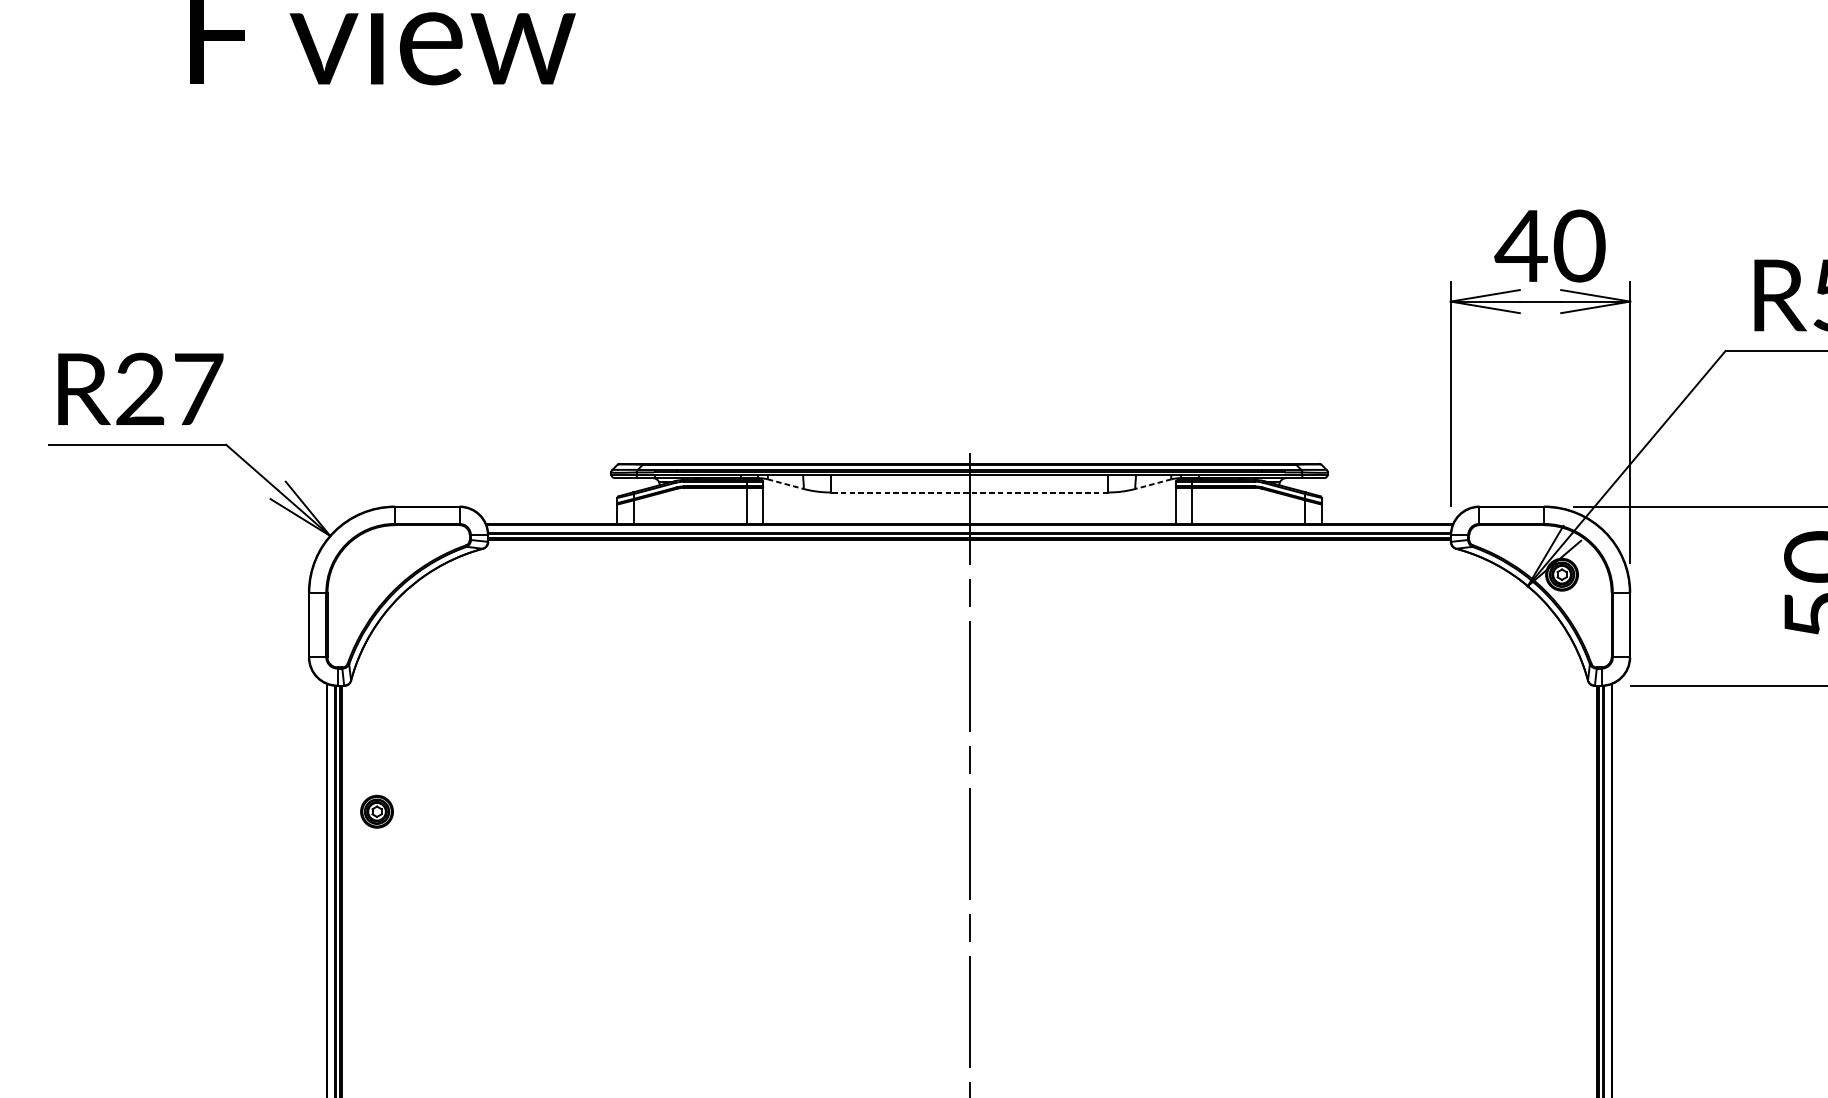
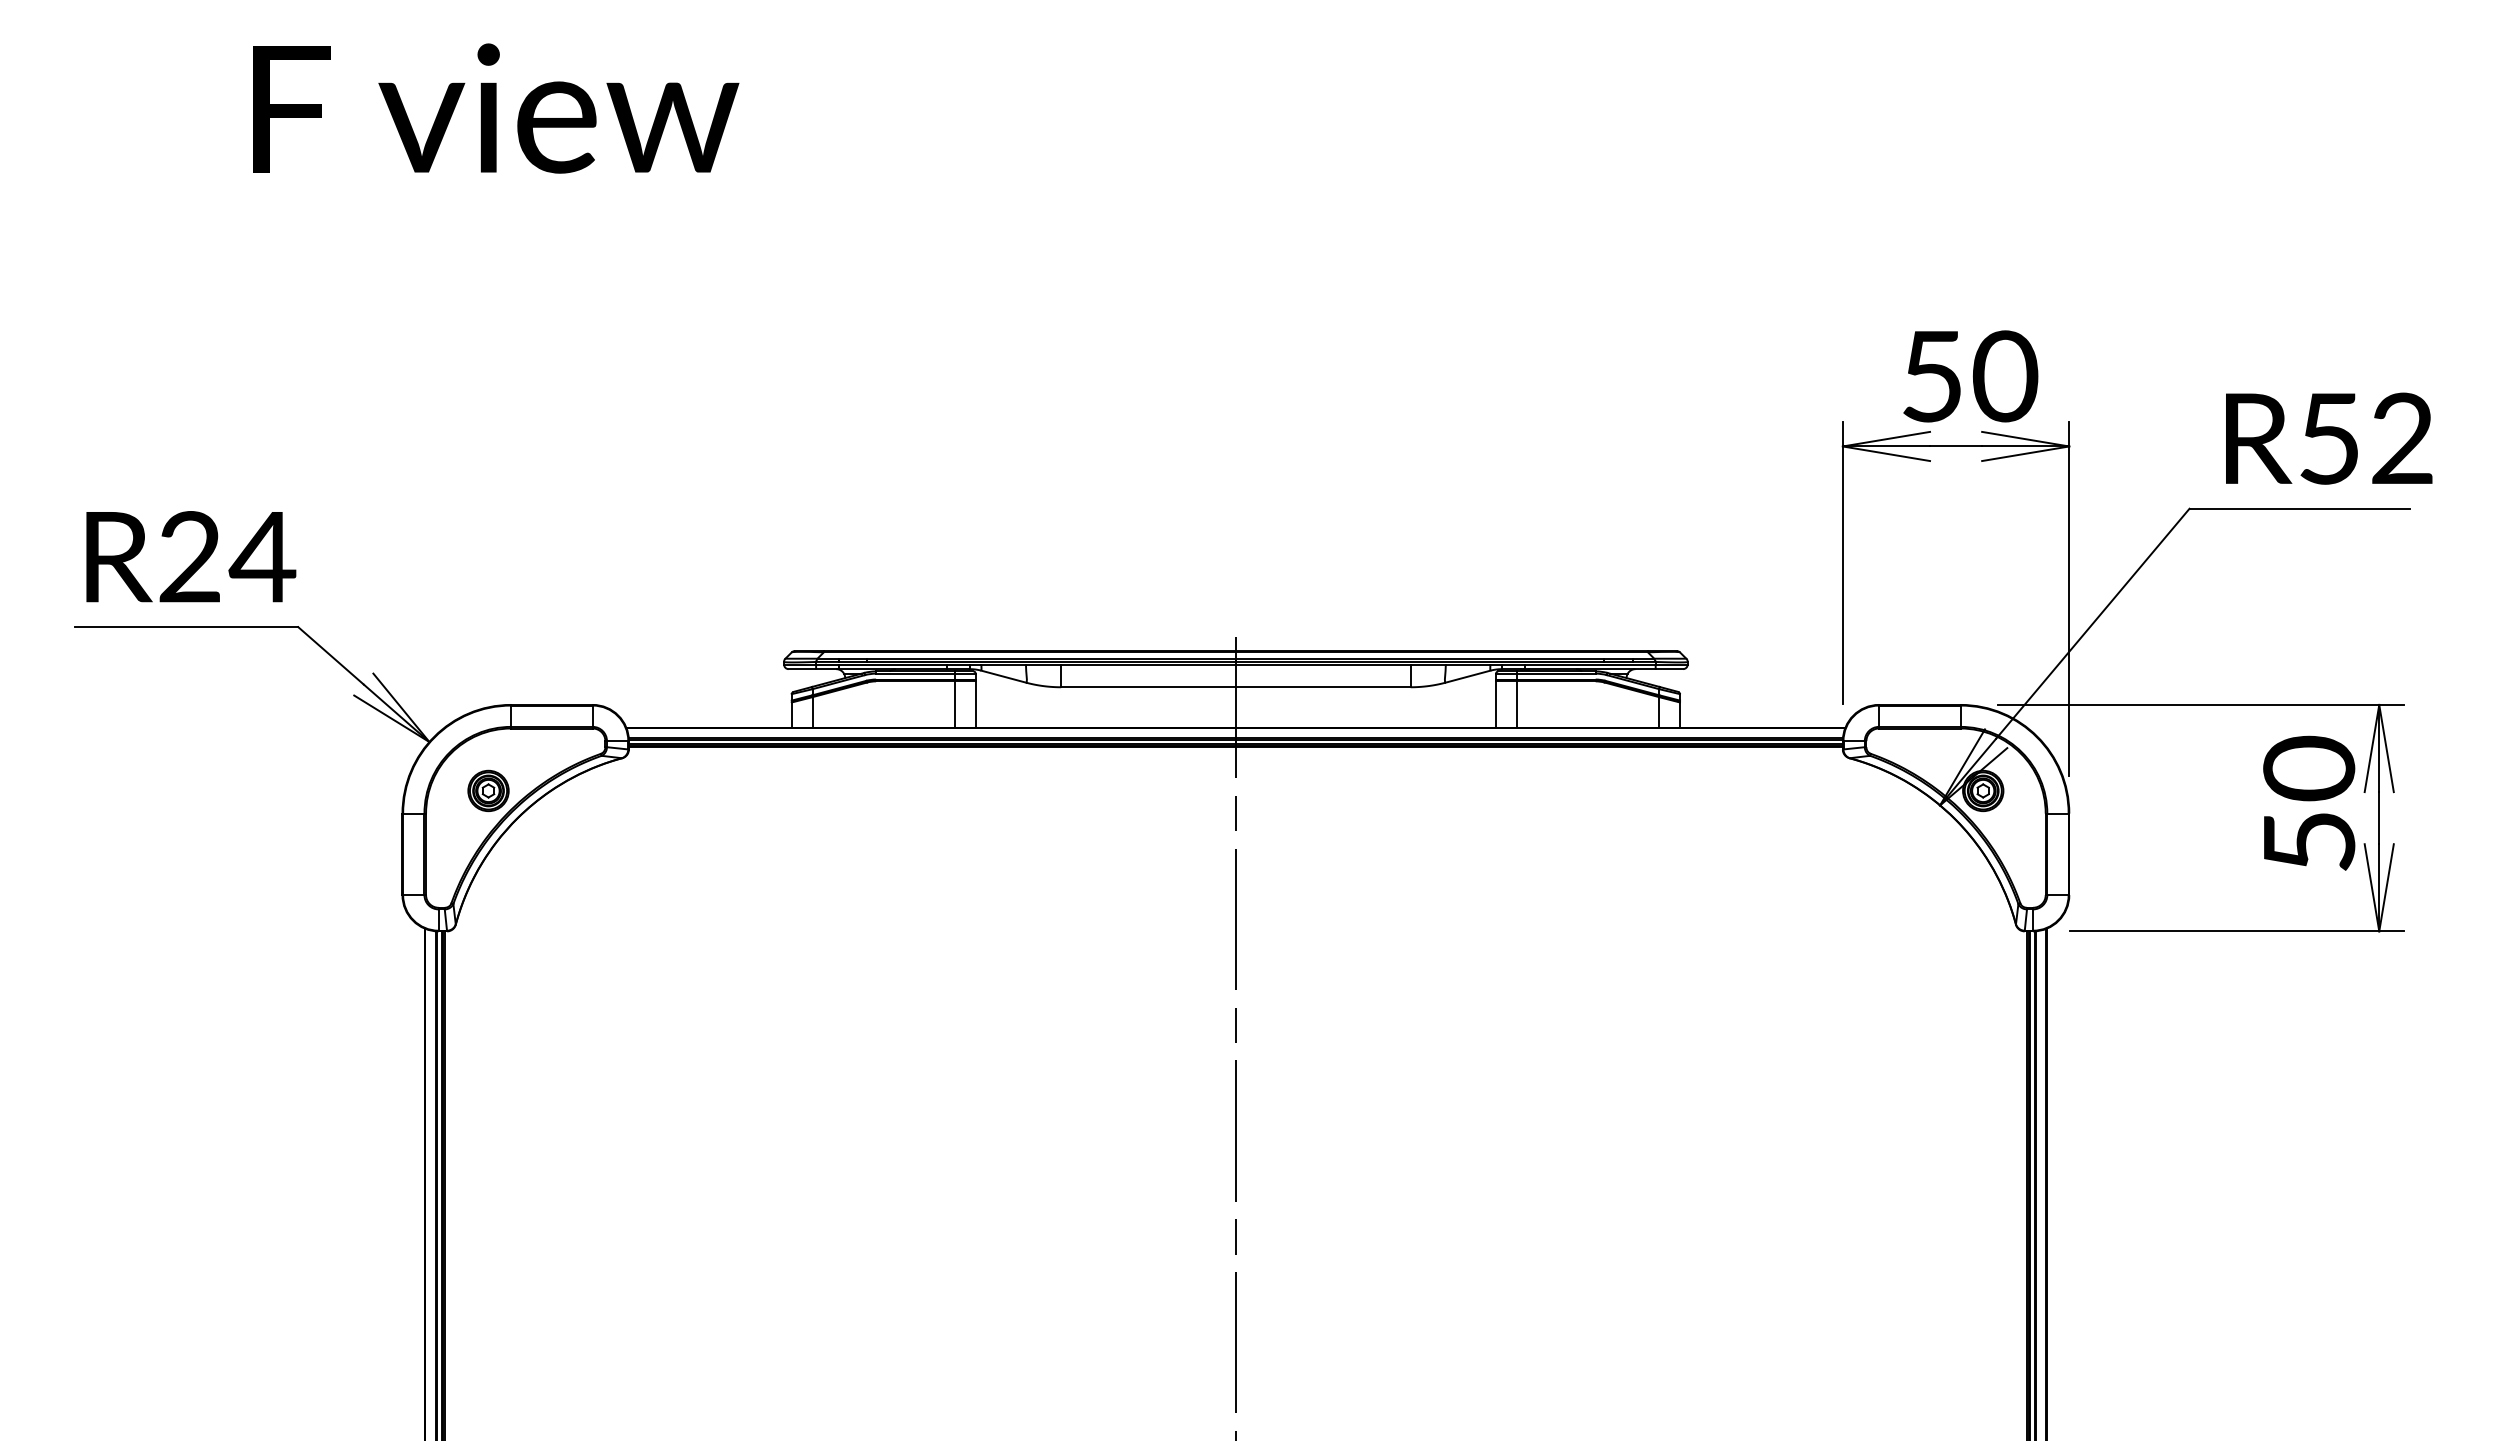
text: (1521, 246) -> (1931, 376), 40 -> 50
text: (197, 389) -> (262, 557), R27 -> R24
line: (786, 483) -> (1004, 676), dashed -> solid
line: (1153, 483) -> (1467, 676), dashed -> solid
line: (969, 492) -> (1235, 687), dashed -> solid
part: (377, 811) -> (488, 790), moved

